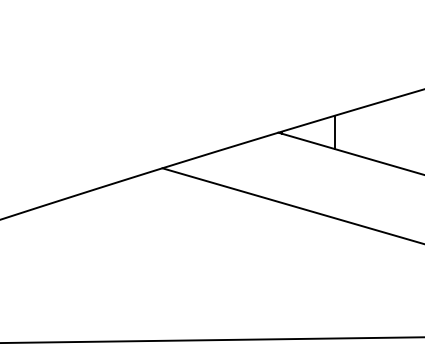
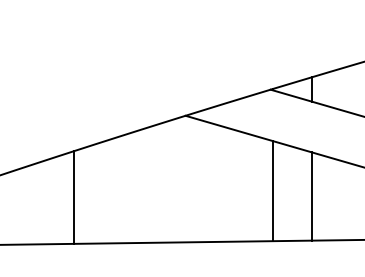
line: (282, 271) -> (273, 191), added
line: (335, 278) -> (312, 196), added
line: (11, 279) -> (74, 197), added

